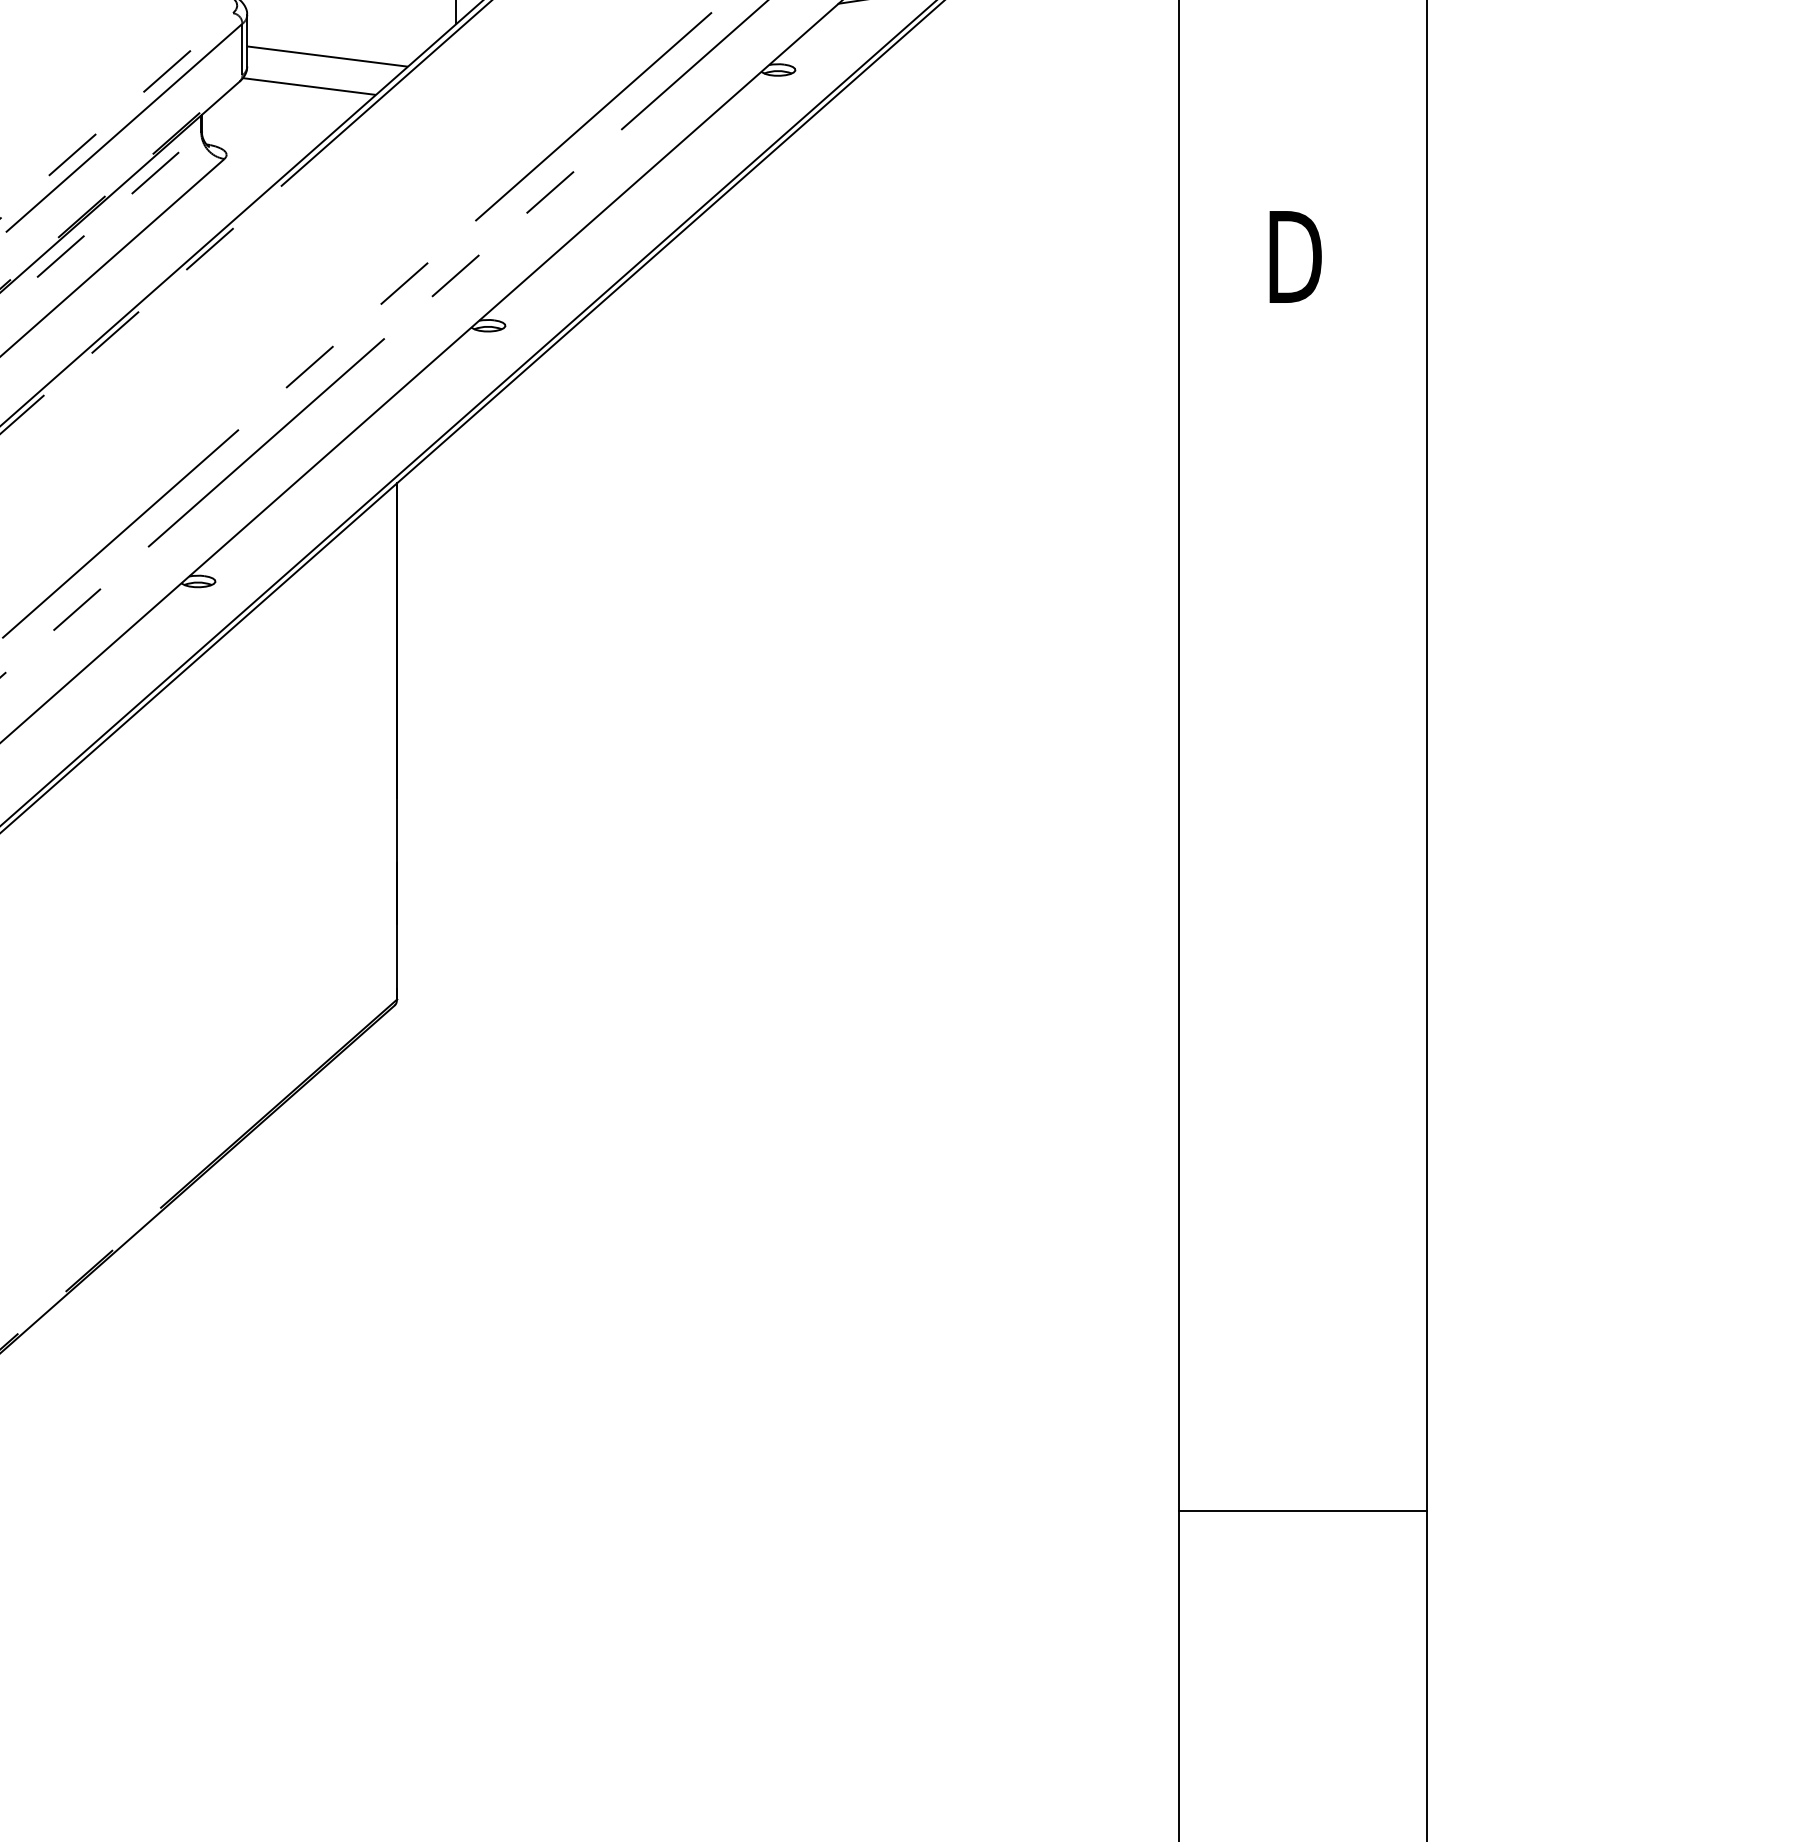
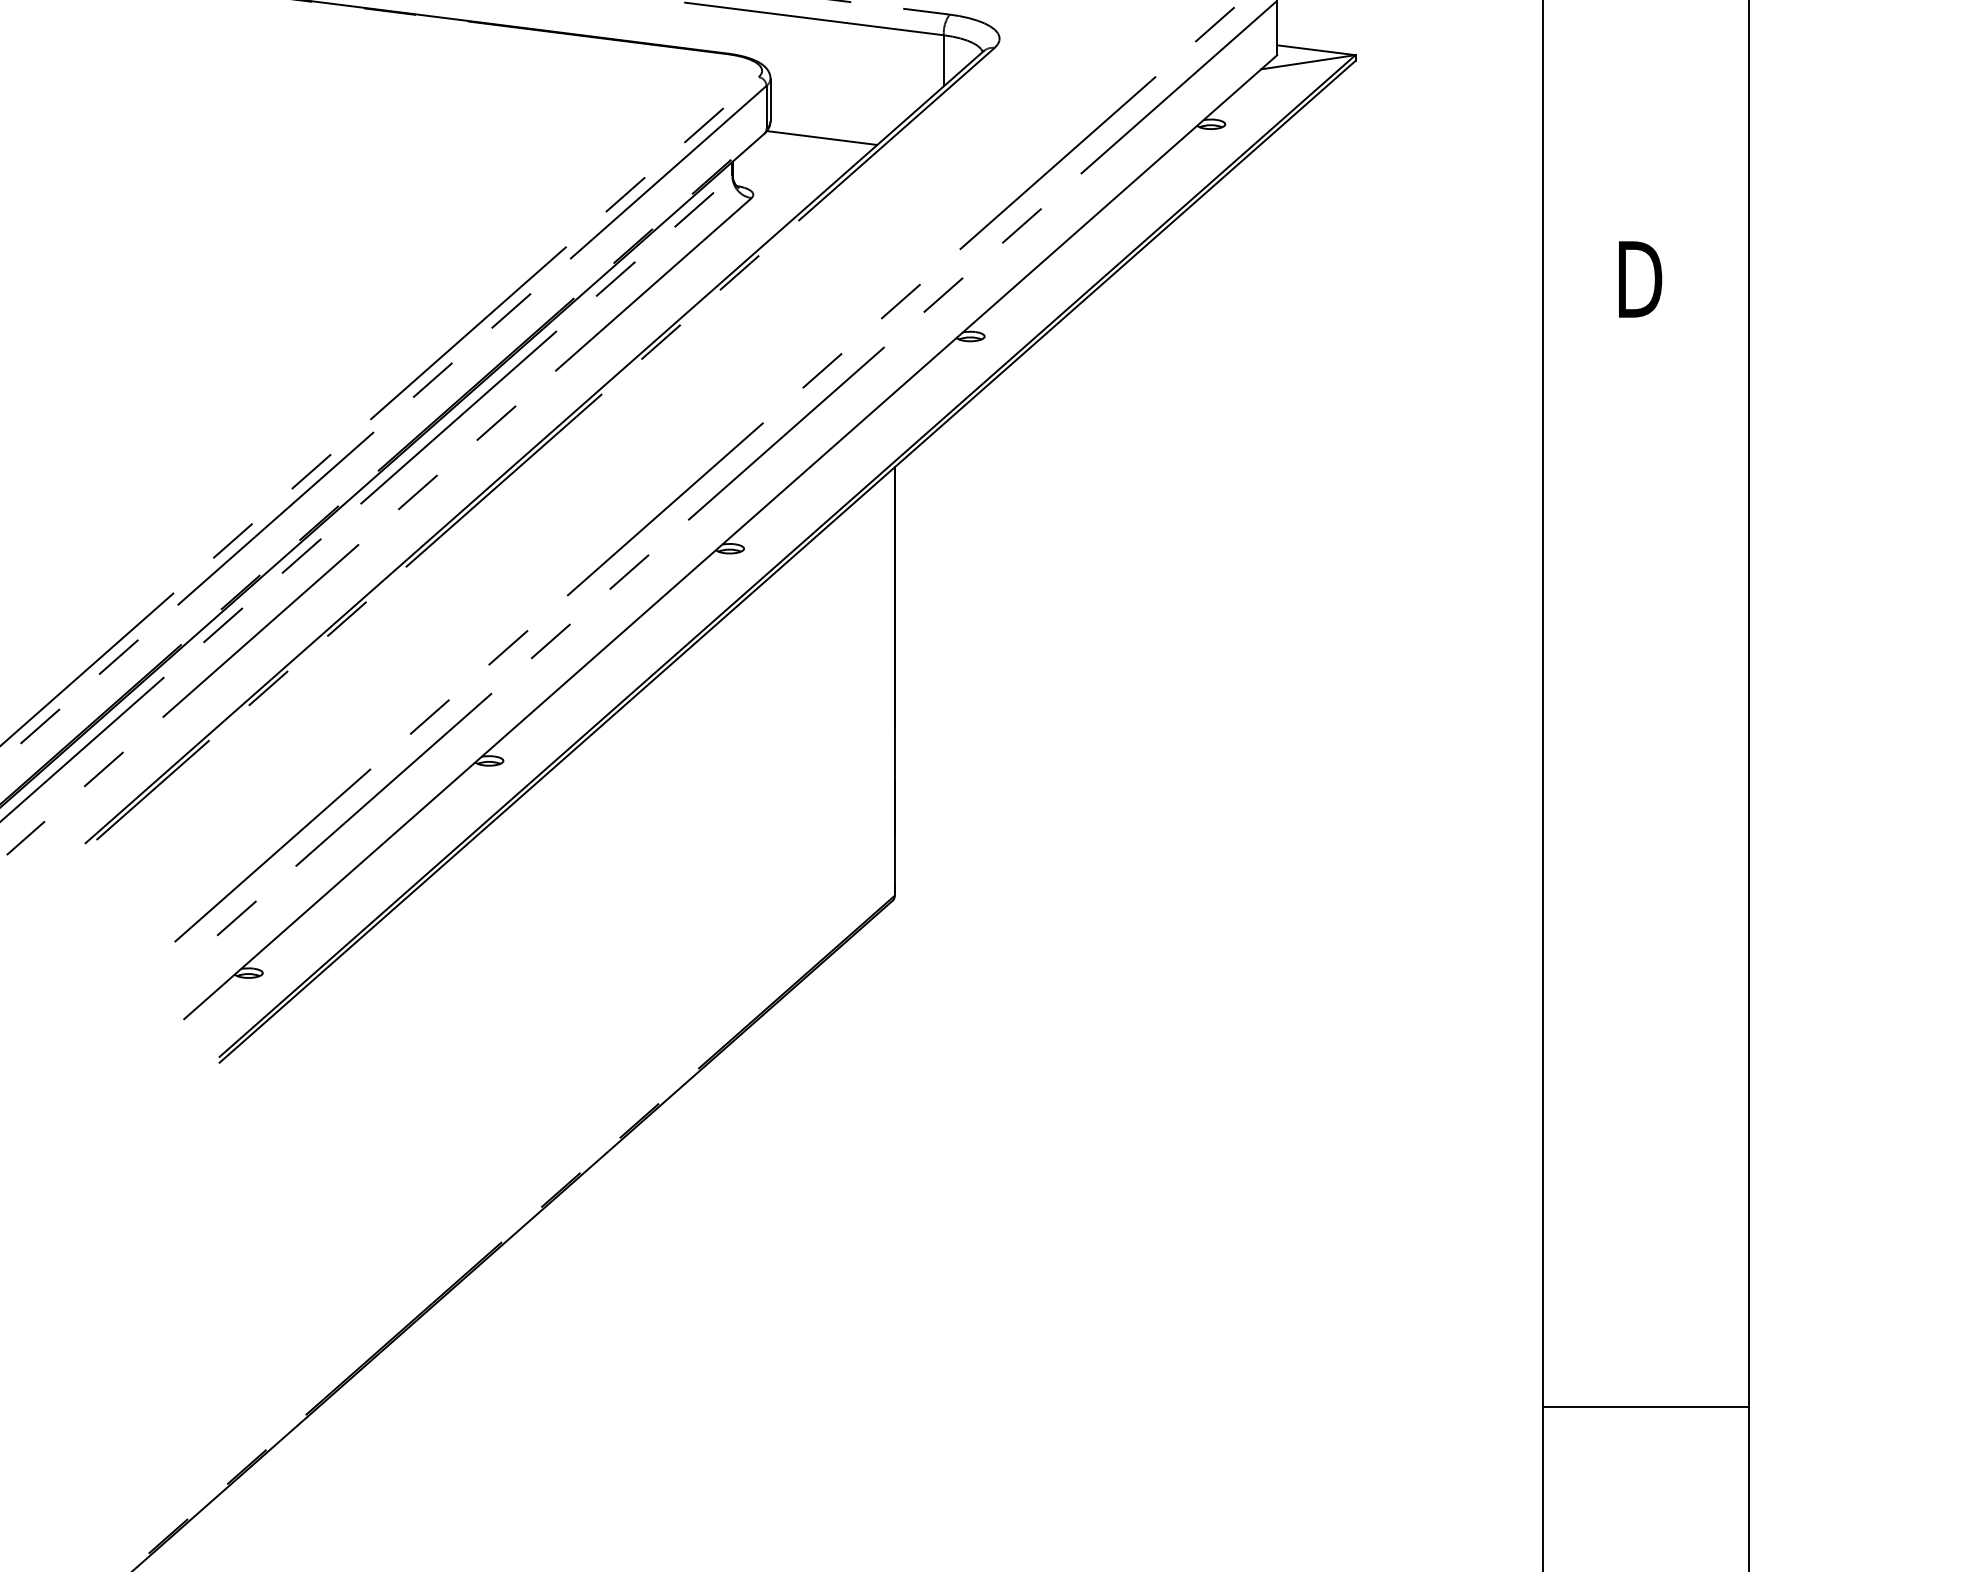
line: (326, 55) -> (836, 112), removed
line: (1302, 1510) -> (1646, 1406), moved

